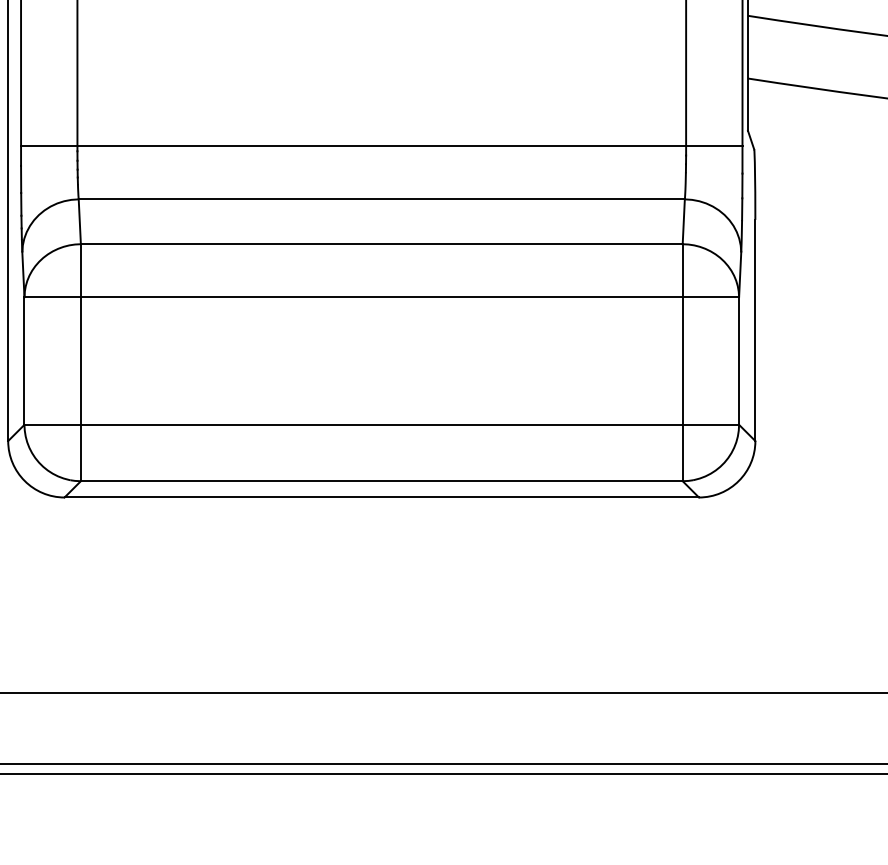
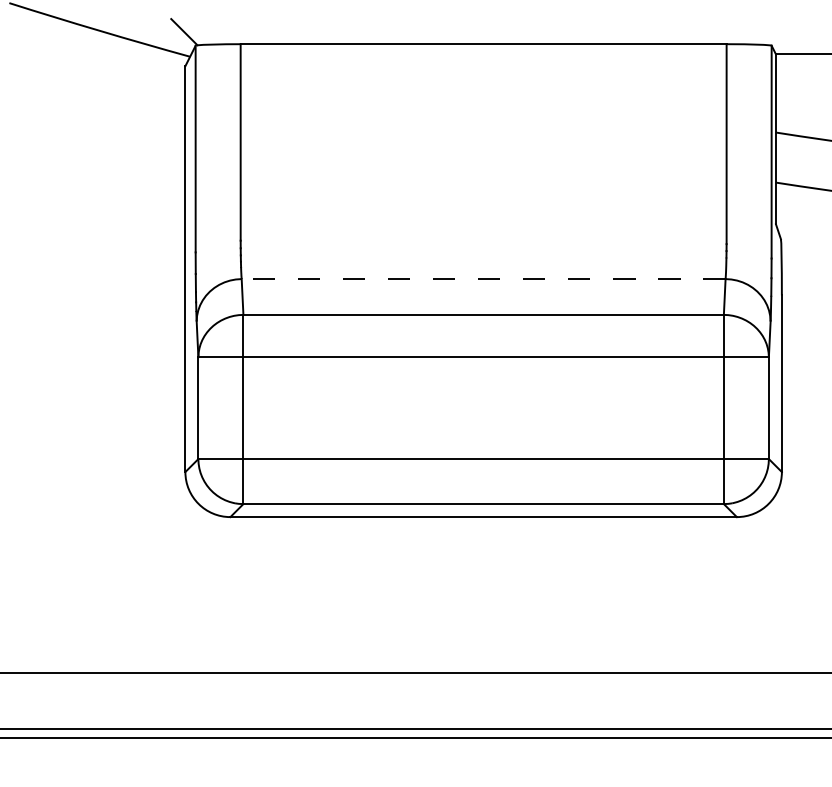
line: (381, 146) -> (483, 236), removed
line: (381, 199) -> (483, 279), solid -> dashed

